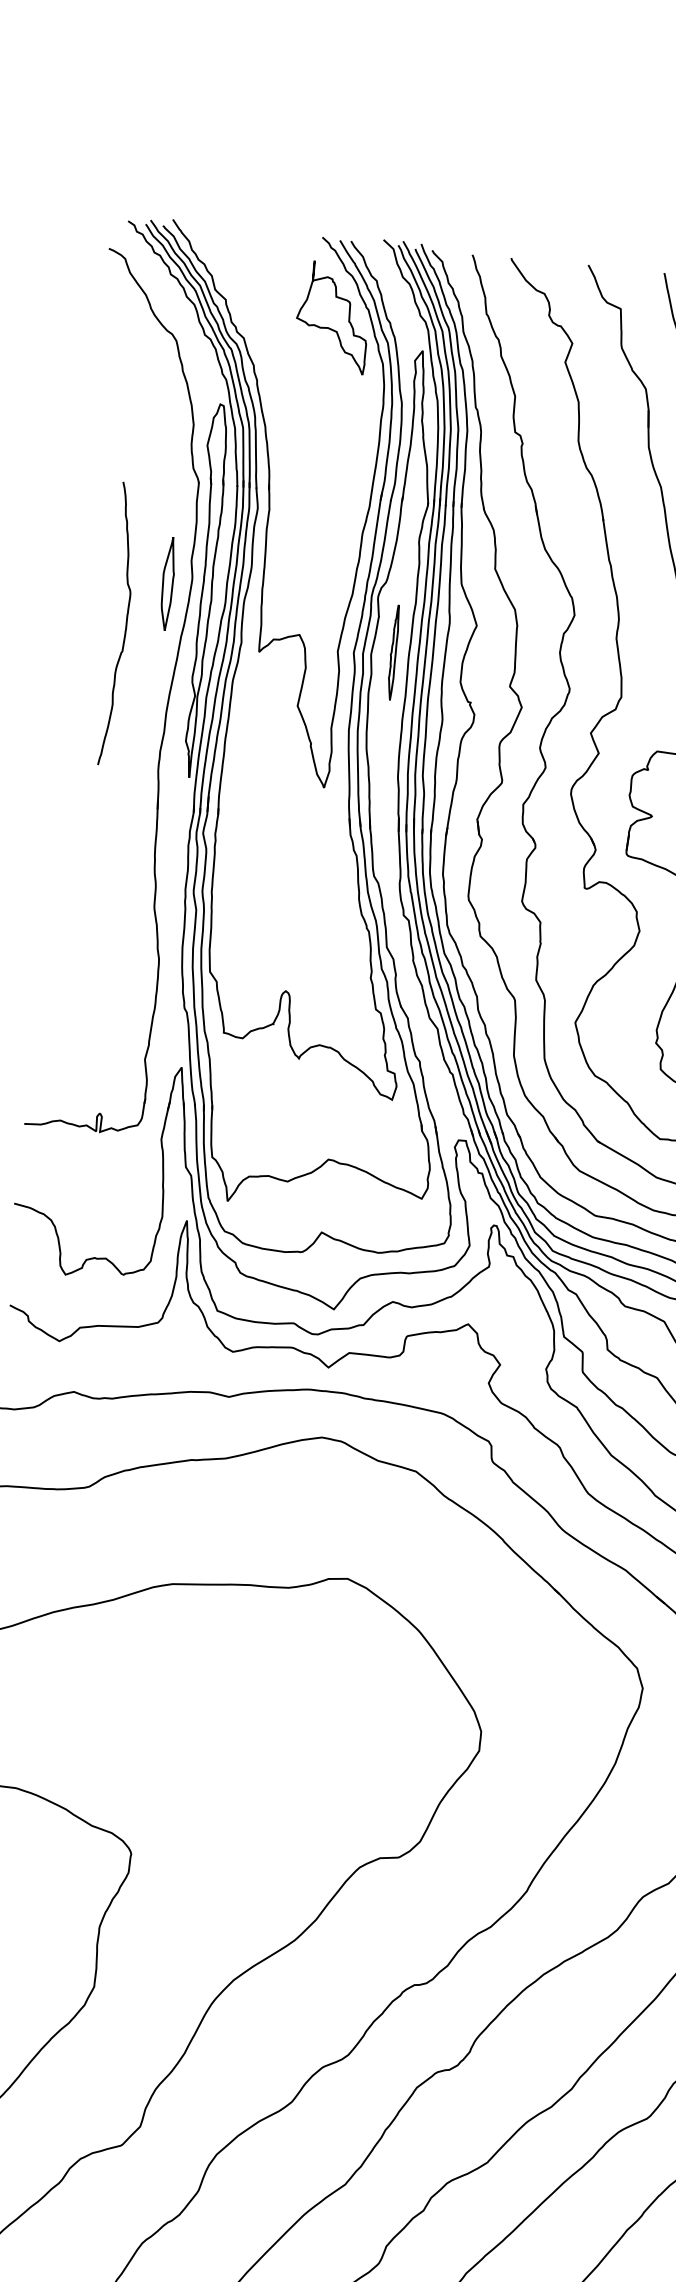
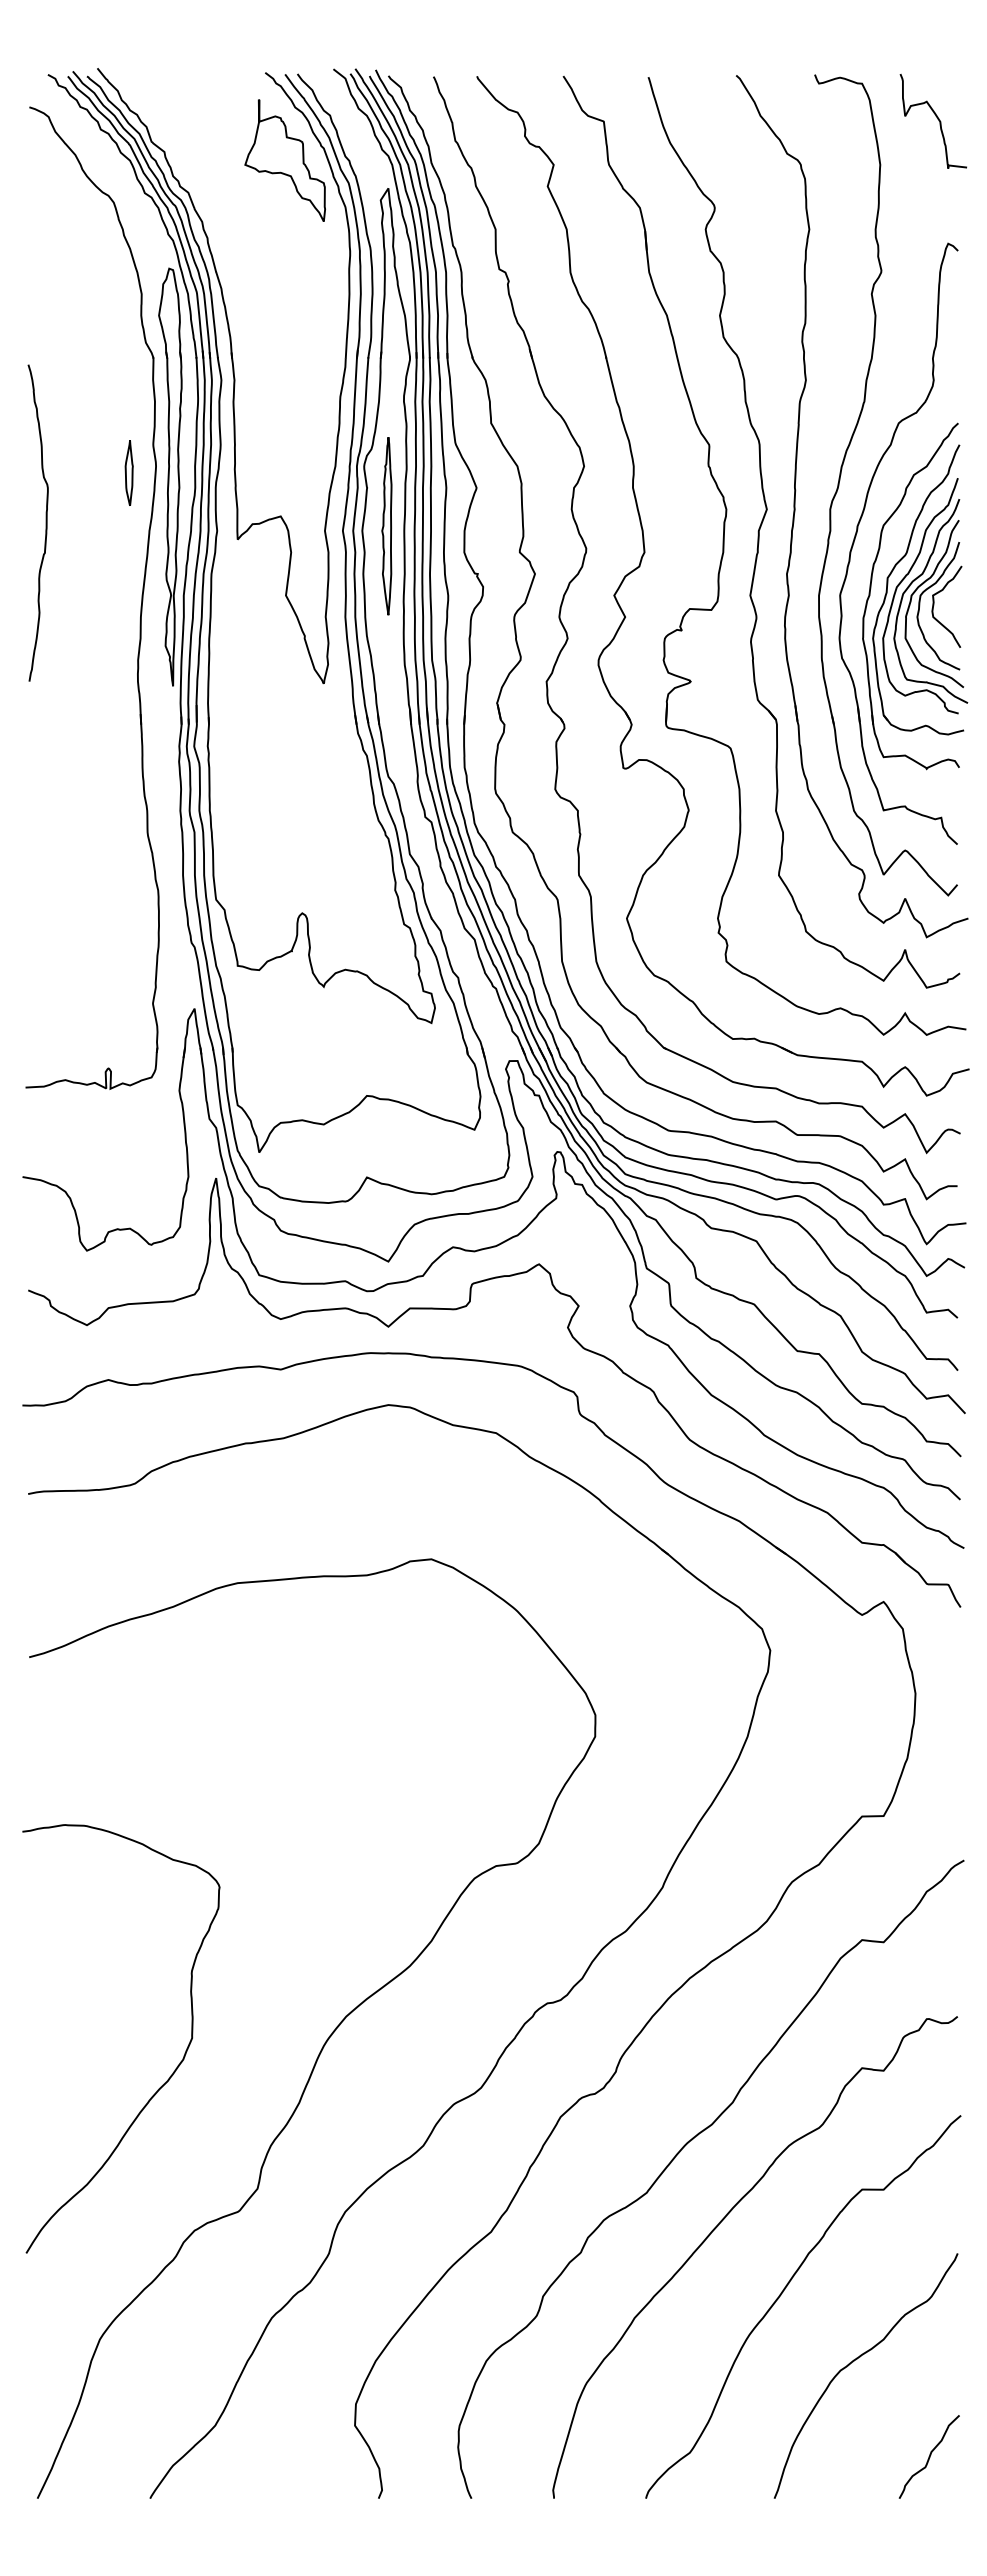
part: (167, 583) -> (128, 472), size x0.62
curve: (125, 624) -> (45, 522), moved
part: (393, 652) -> (386, 526), size x1.67

